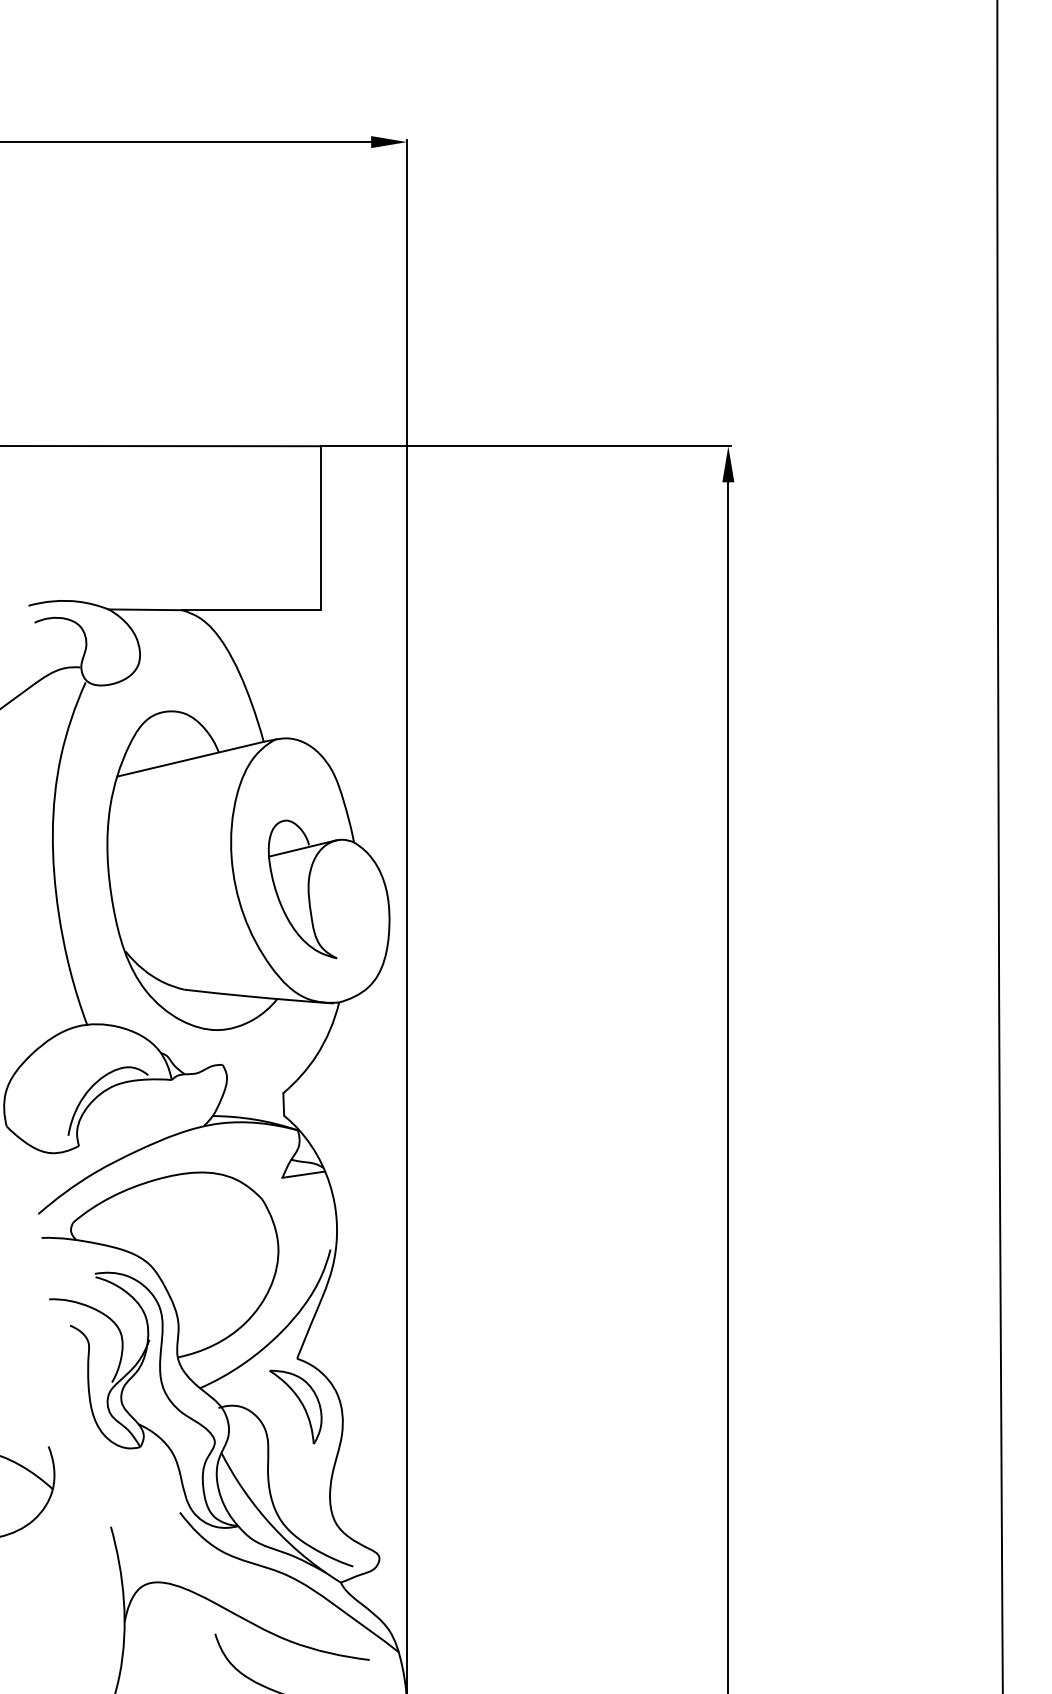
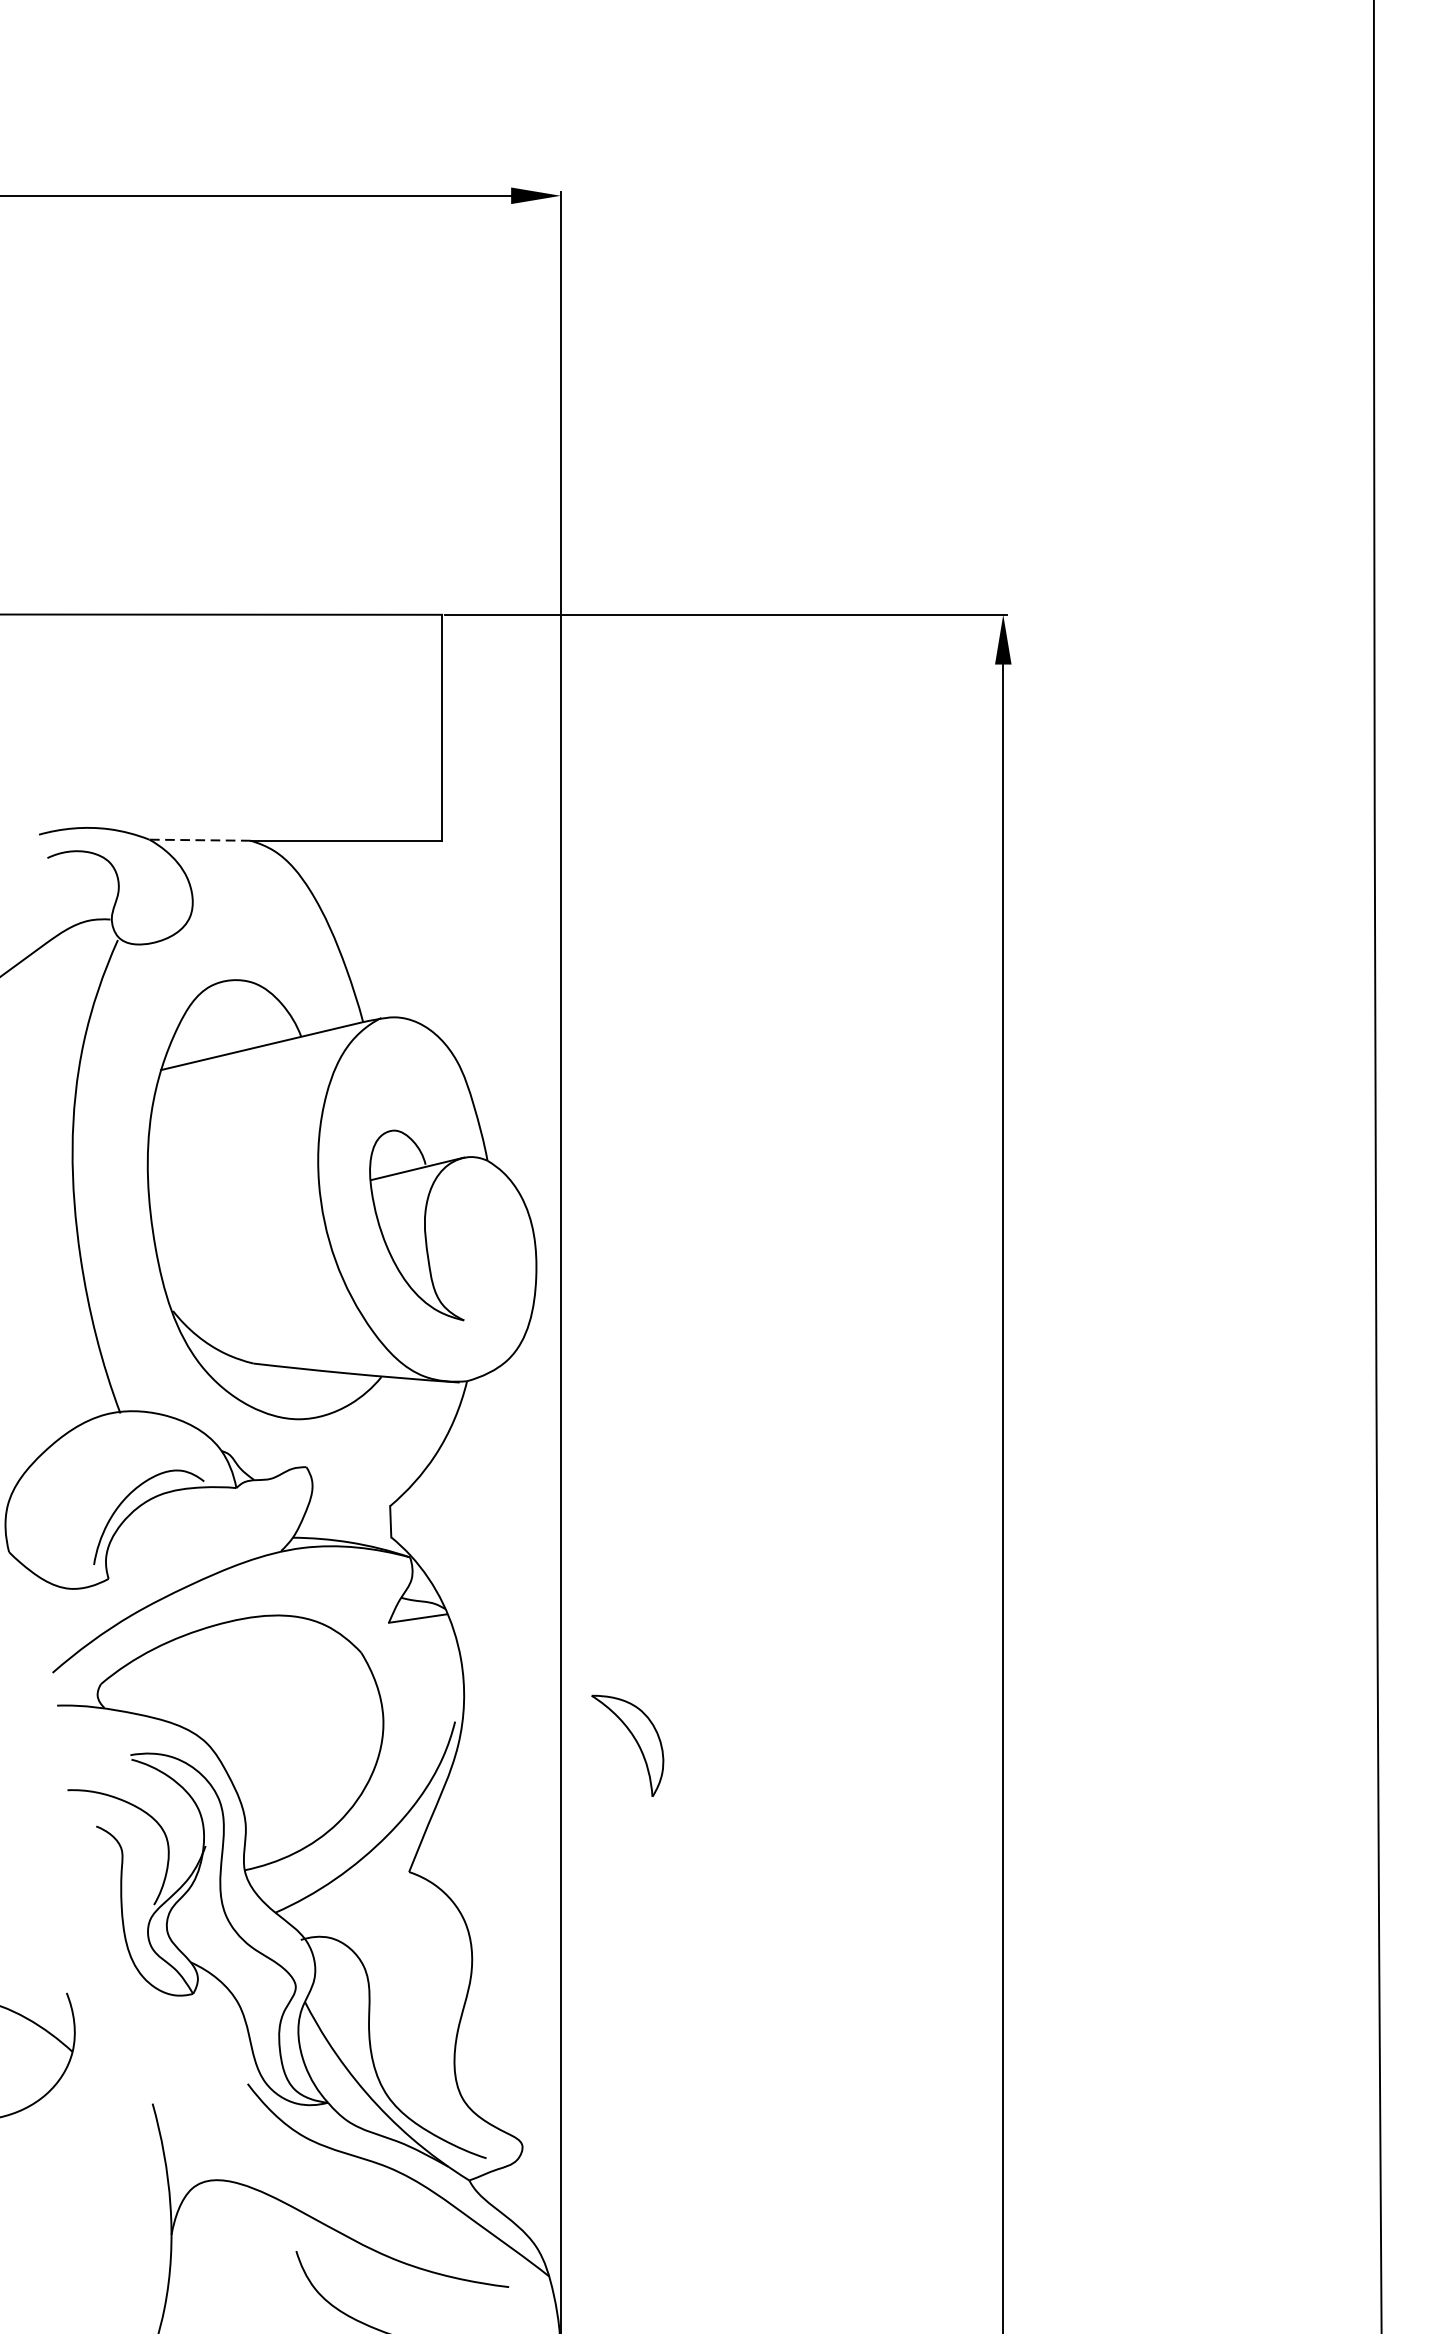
line: (145, 609) -> (200, 839), solid -> dashed
part: (295, 1406) -> (627, 1744), moved

